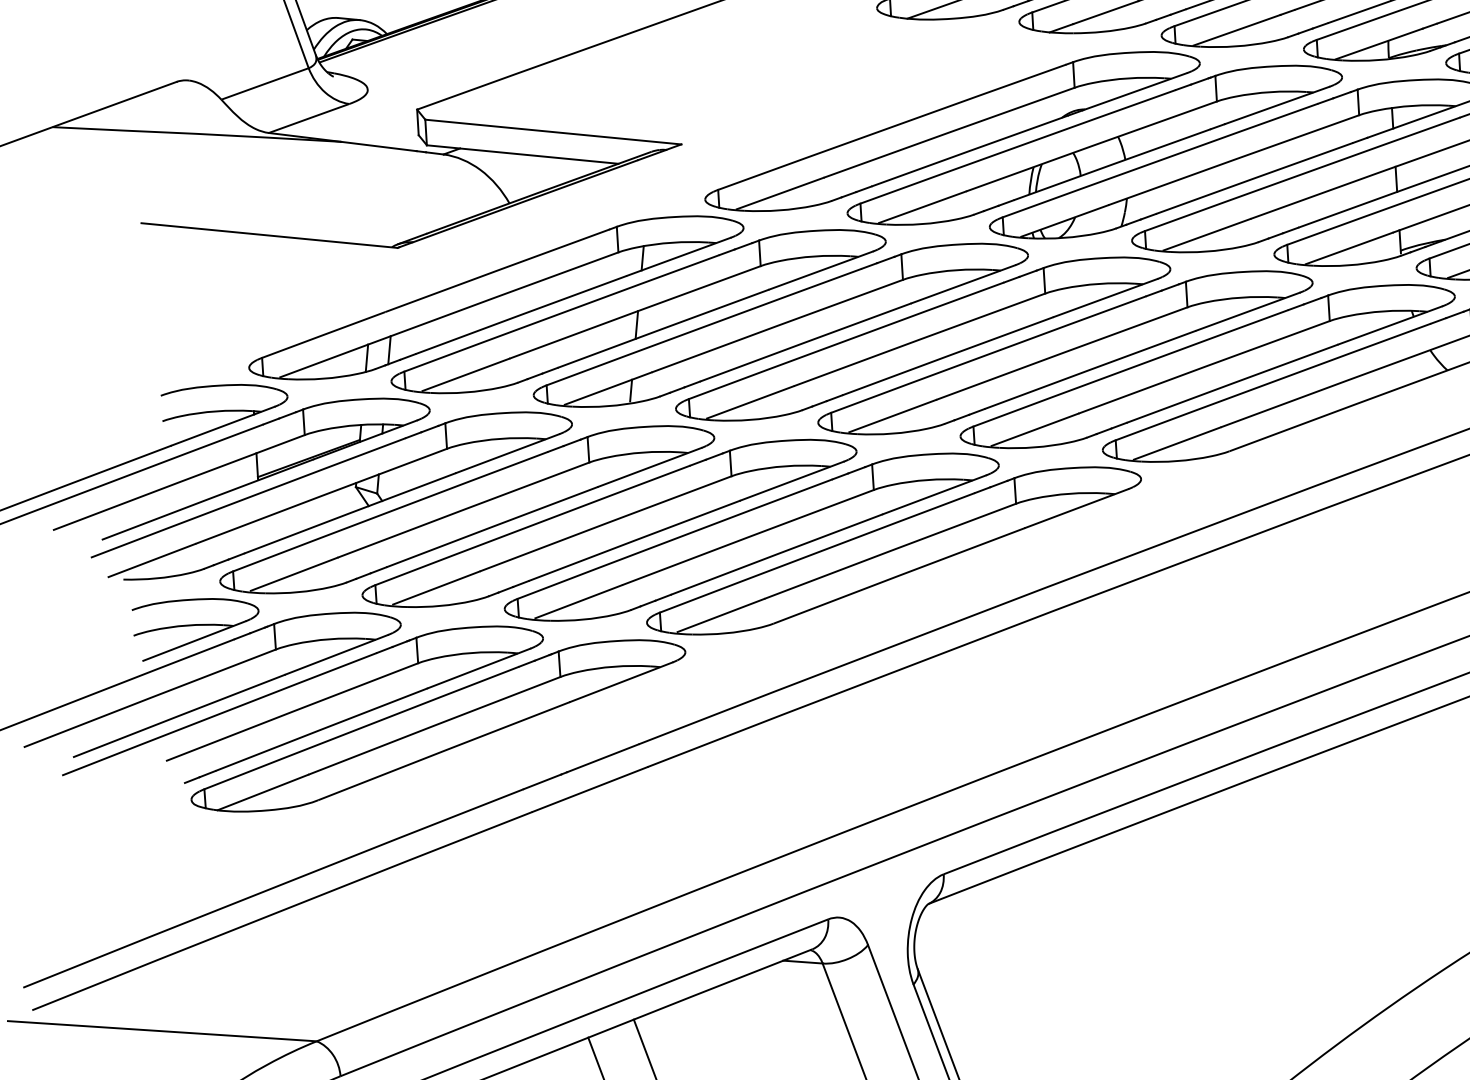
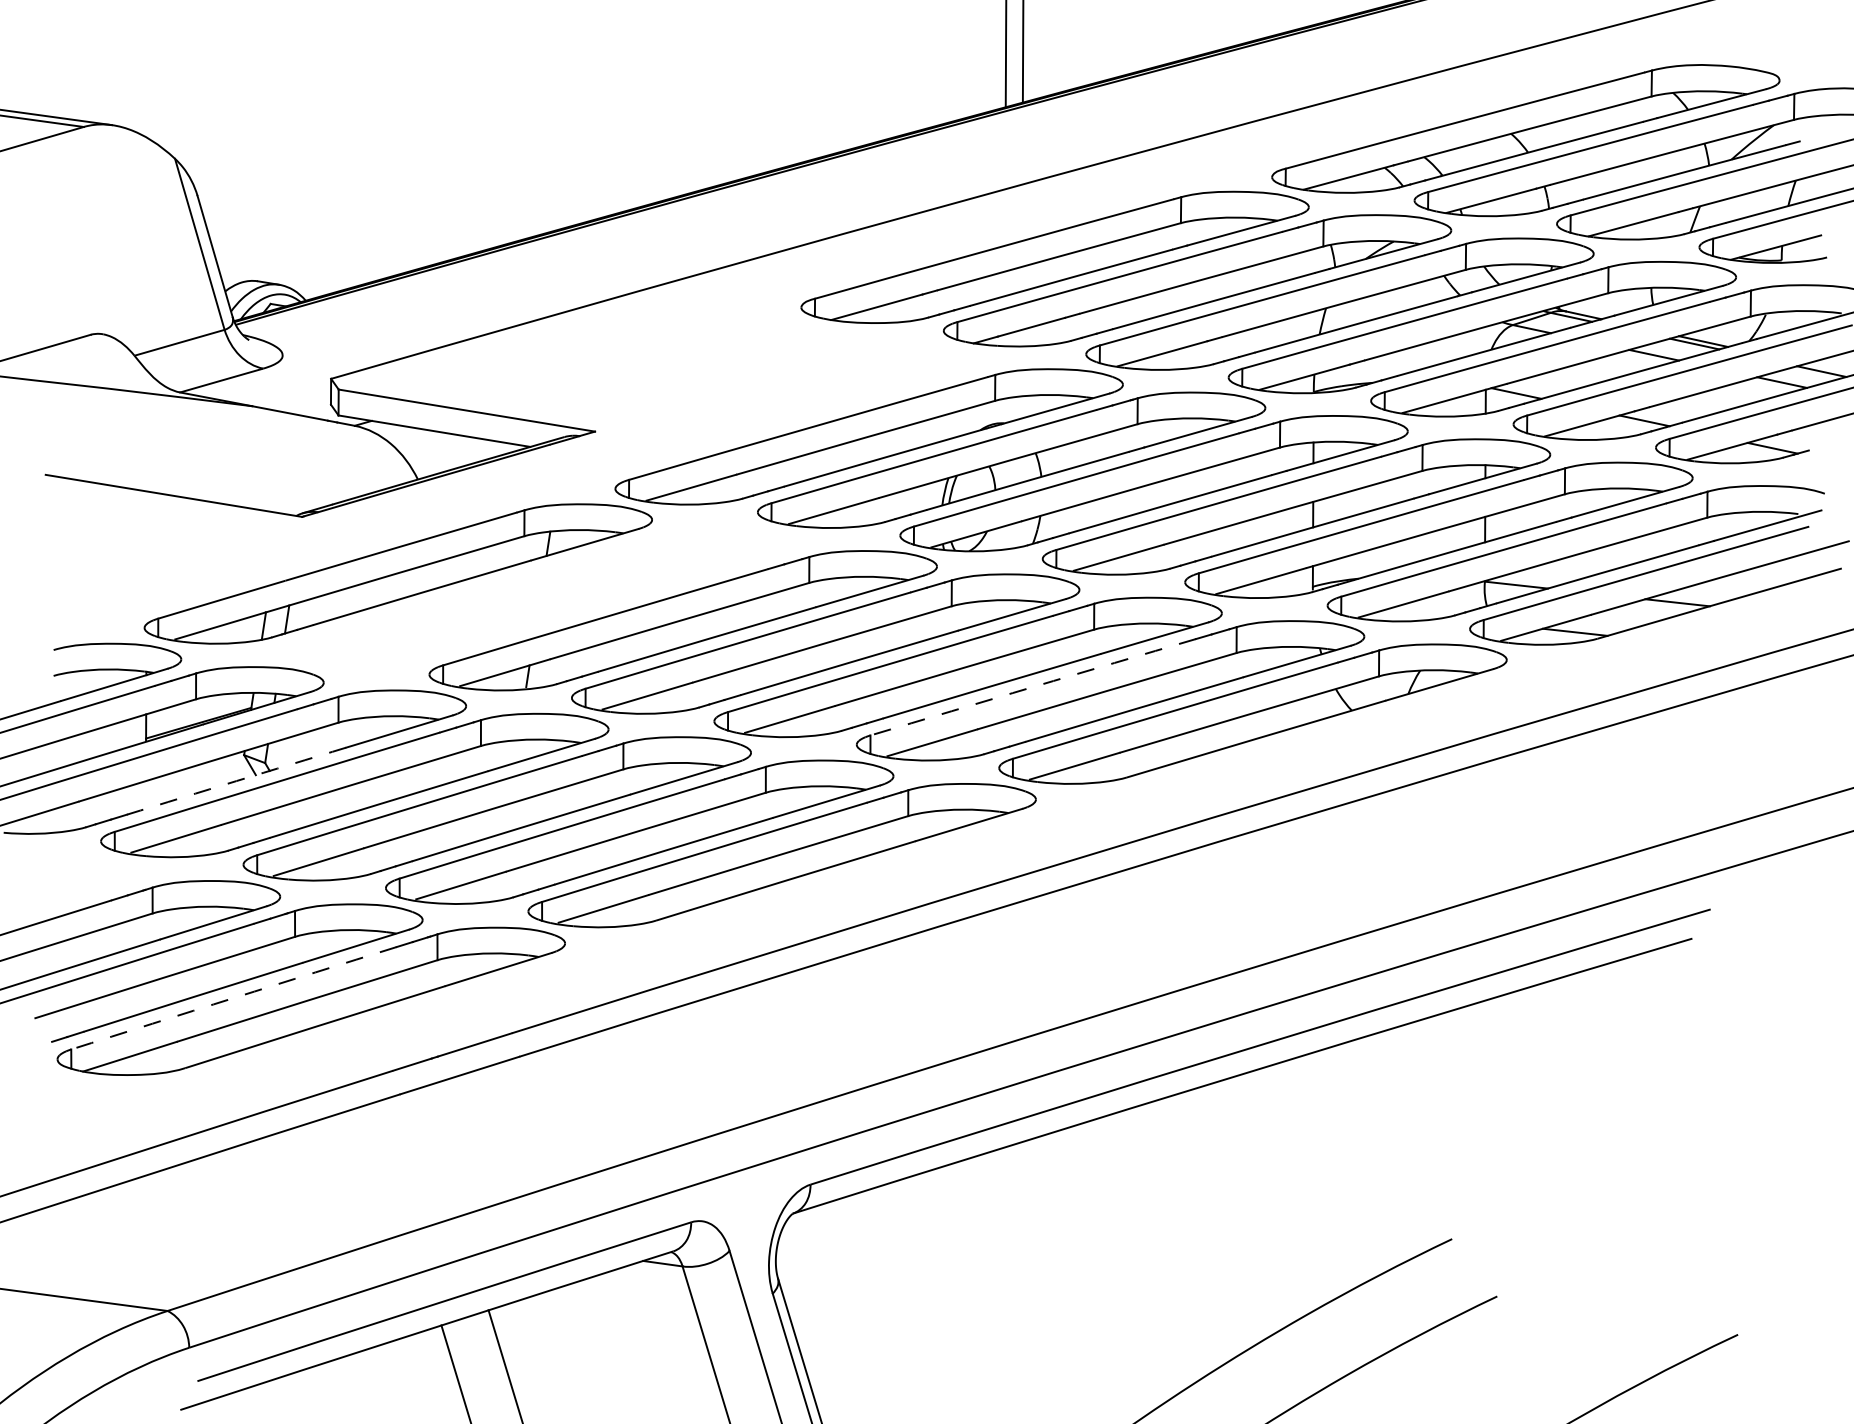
part: (638, 310) -> (540, 596), removed
arc: (1131, 368) -> (1033, 687), solid -> dashed
arc: (350, 513) -> (236, 781), solid -> dashed
part: (196, 628) -> (74, 886), removed
arc: (361, 728) -> (233, 998), solid -> dashed

